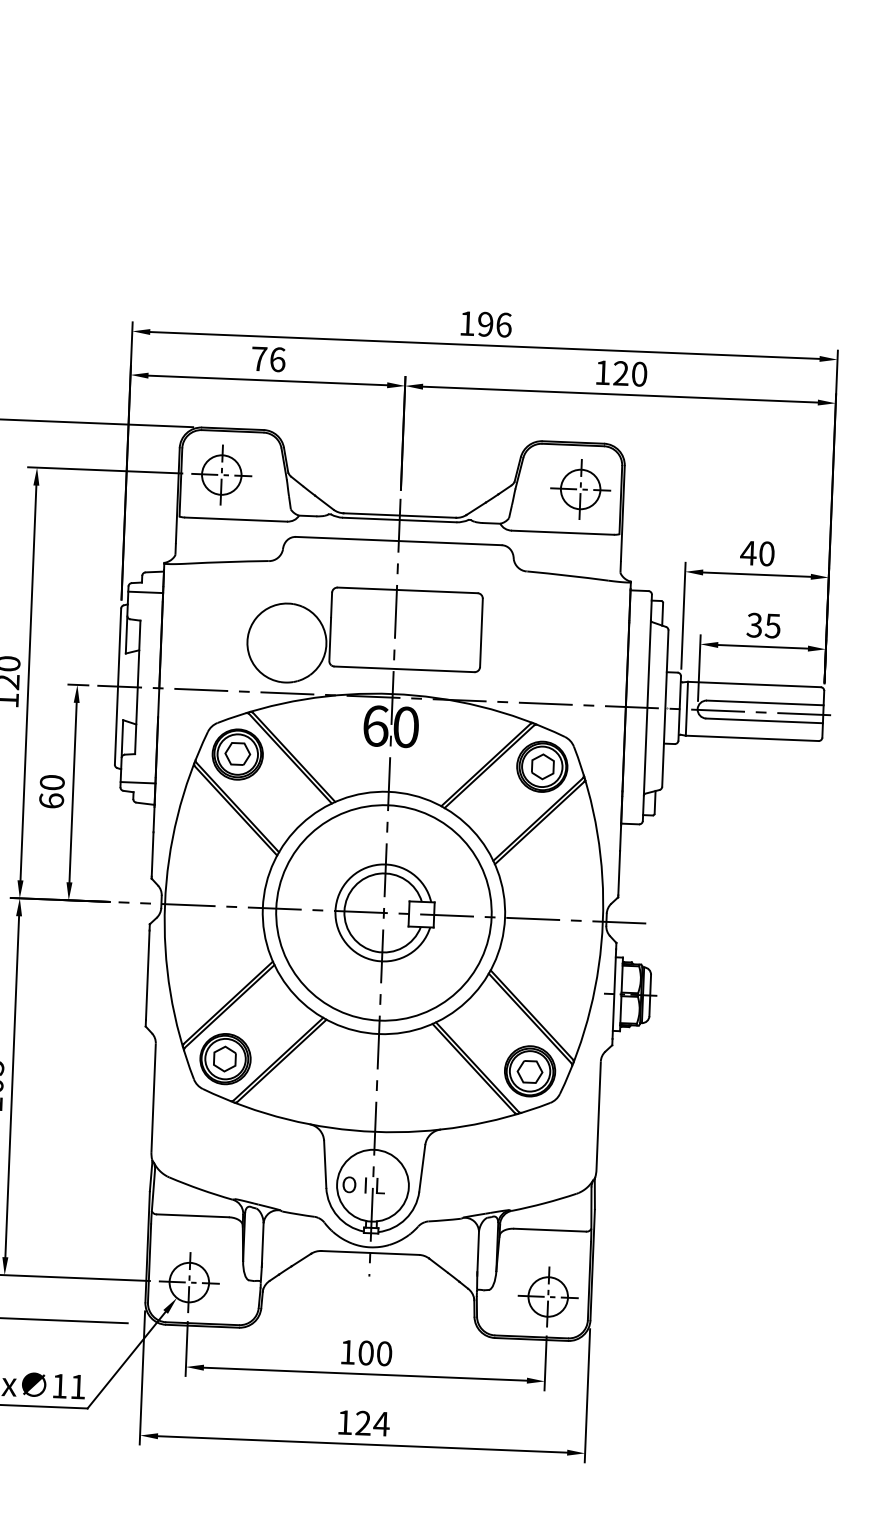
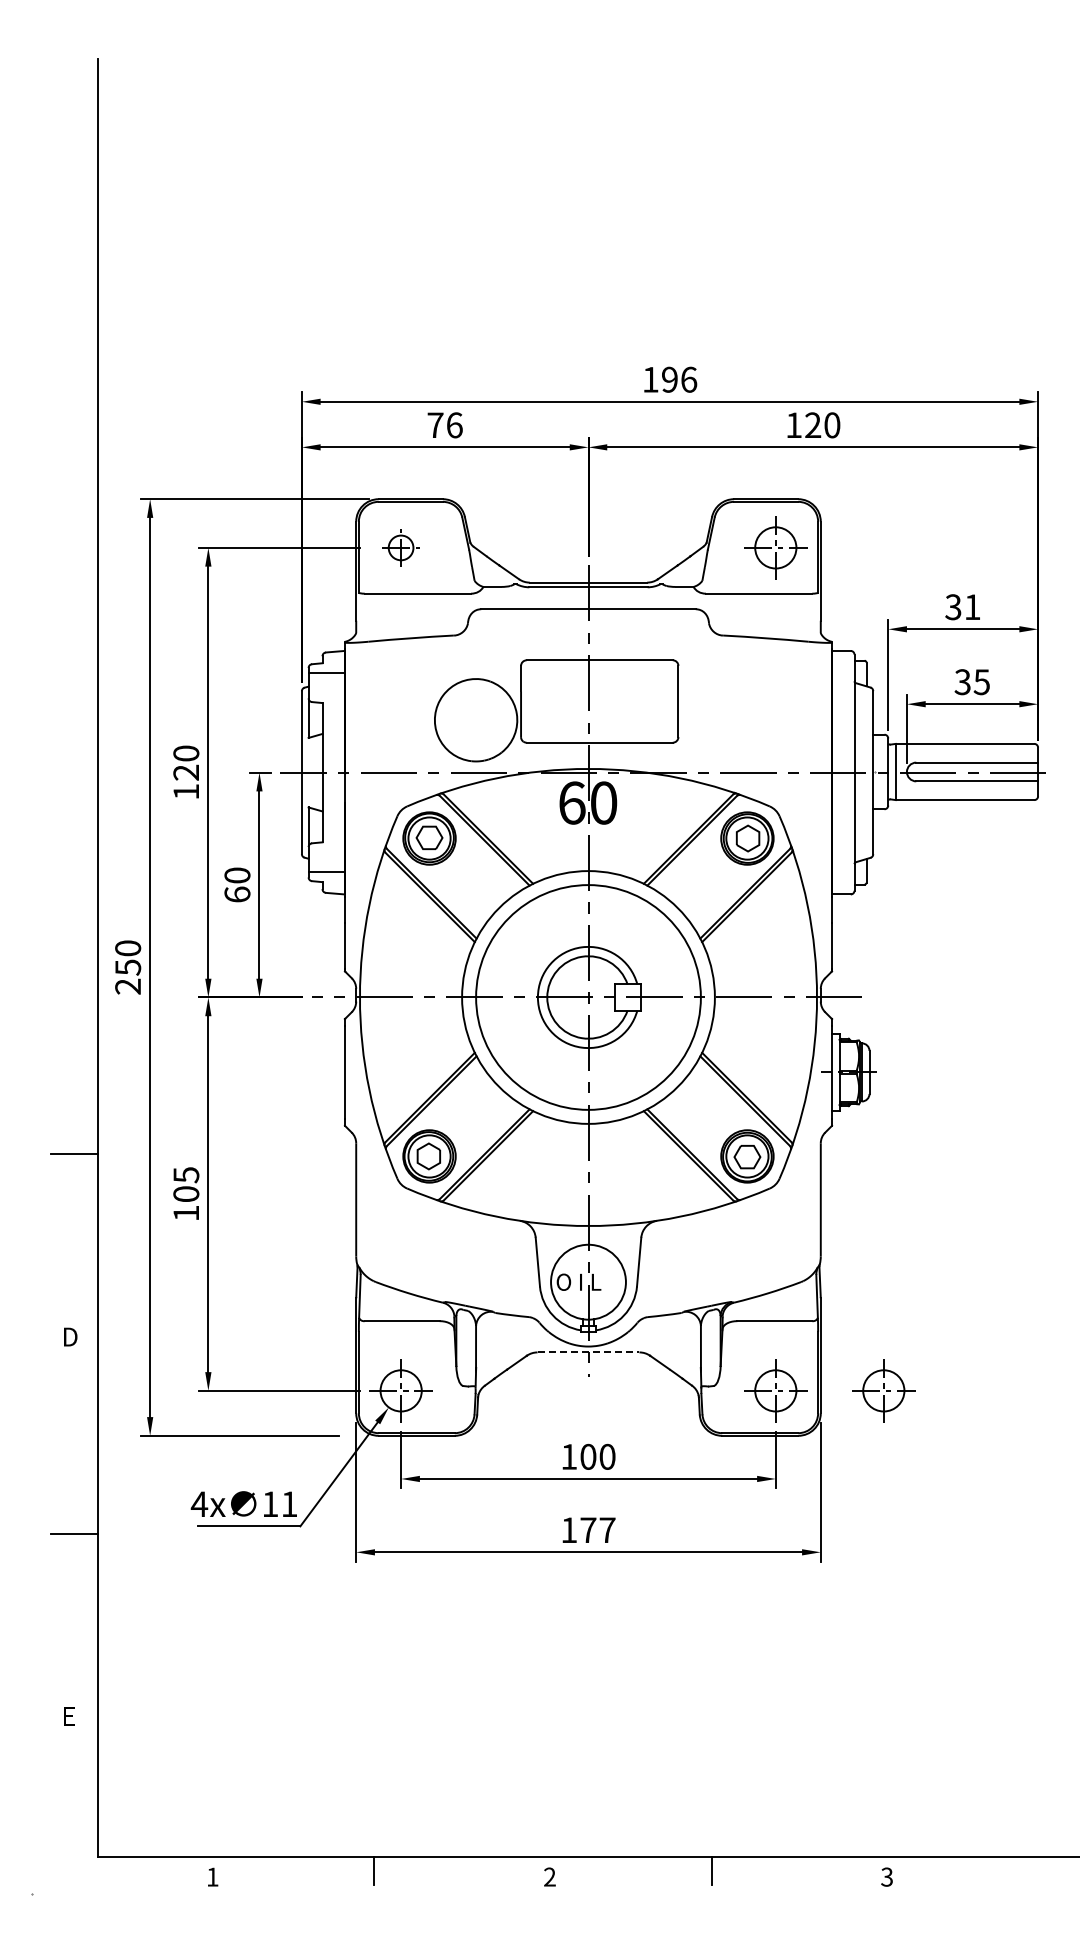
part: (221, 474) -> (400, 547), size x0.6
text: (757, 553) -> (962, 607), 40 -> 31
line: (370, 1253) -> (588, 1352), solid -> dashed
part: (651, 1300) -> (883, 1390), added
text: (373, 1422) -> (598, 1529), 124 -> 177

